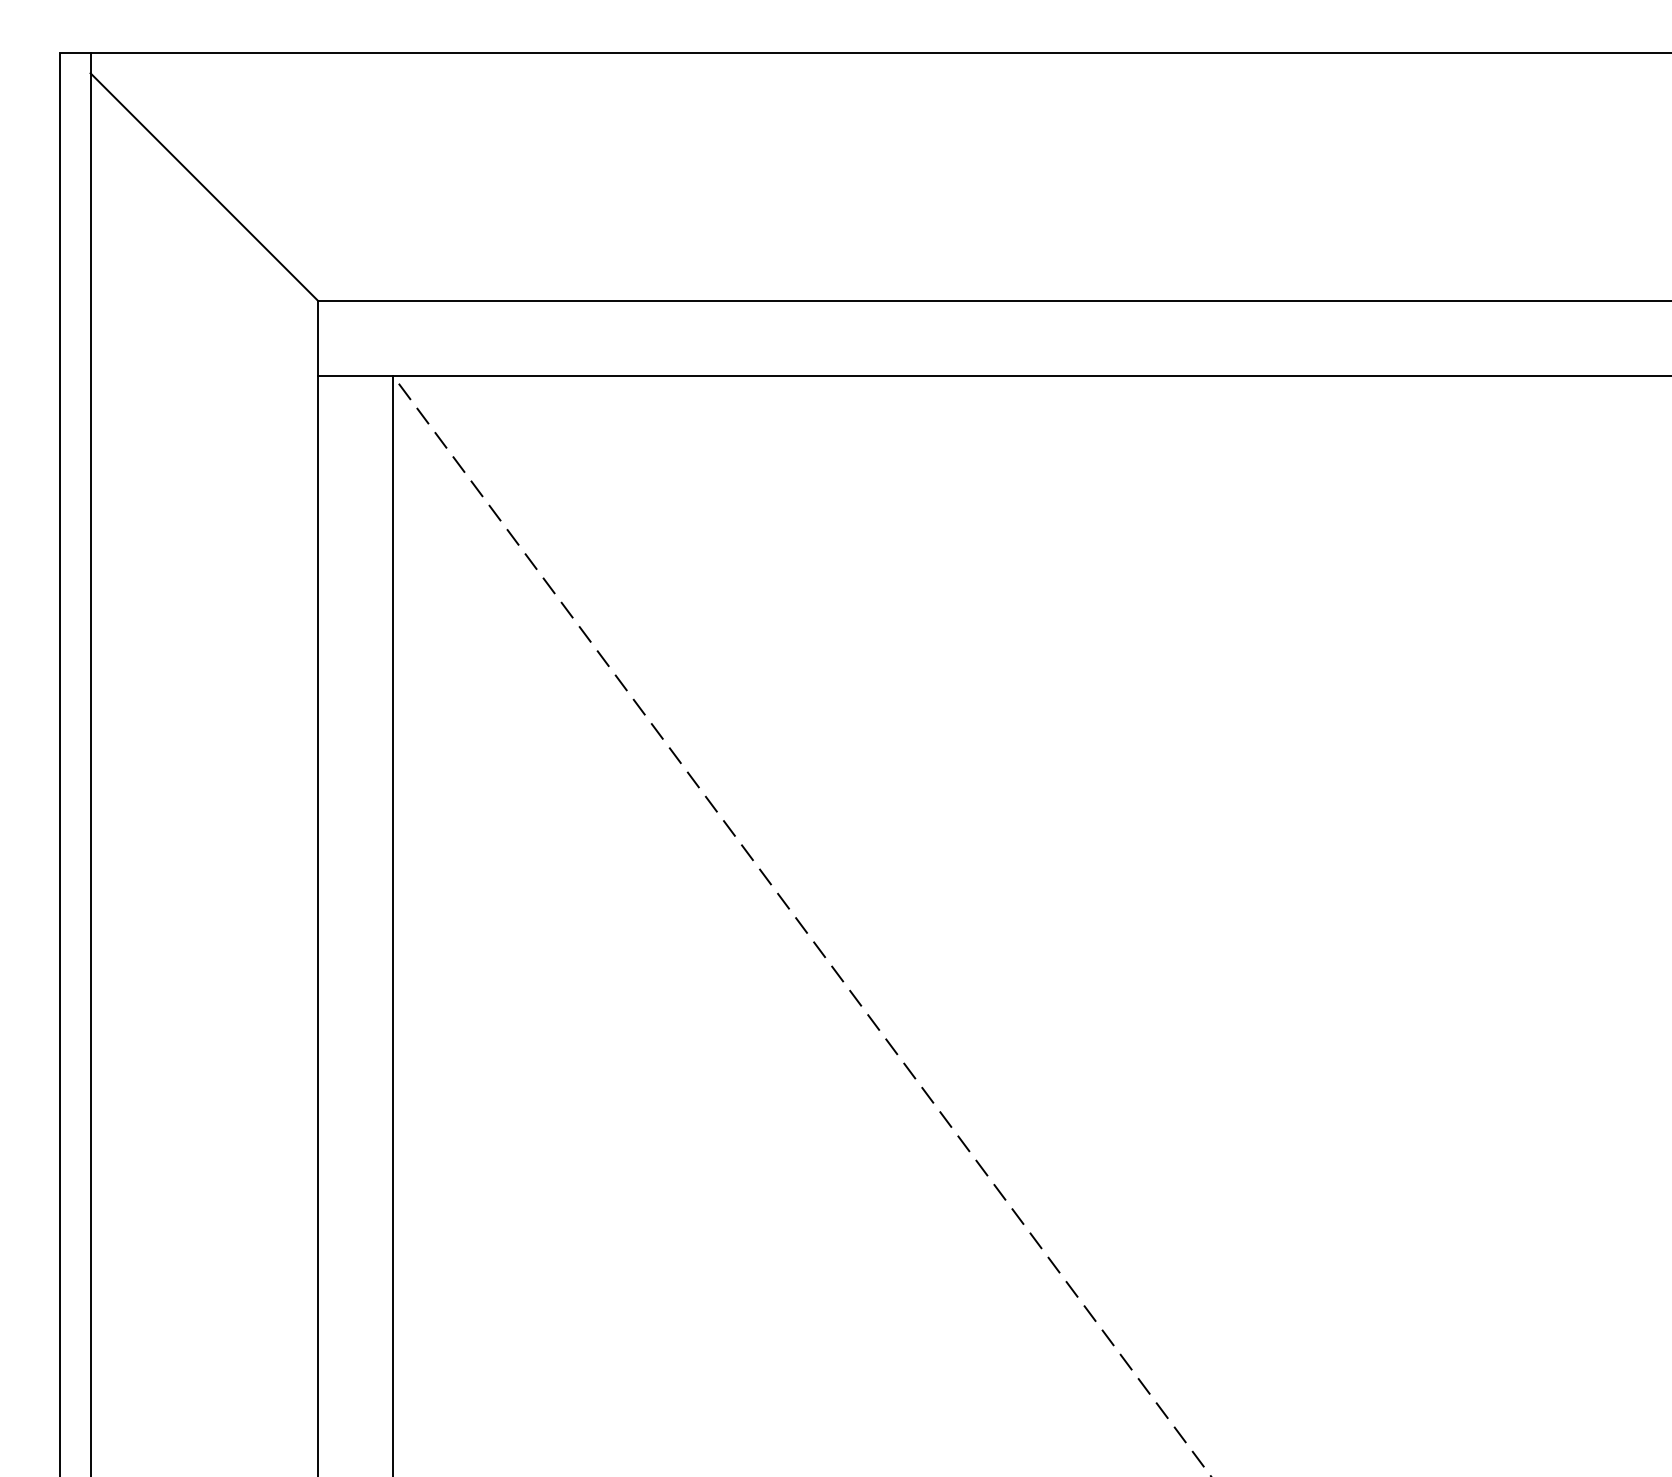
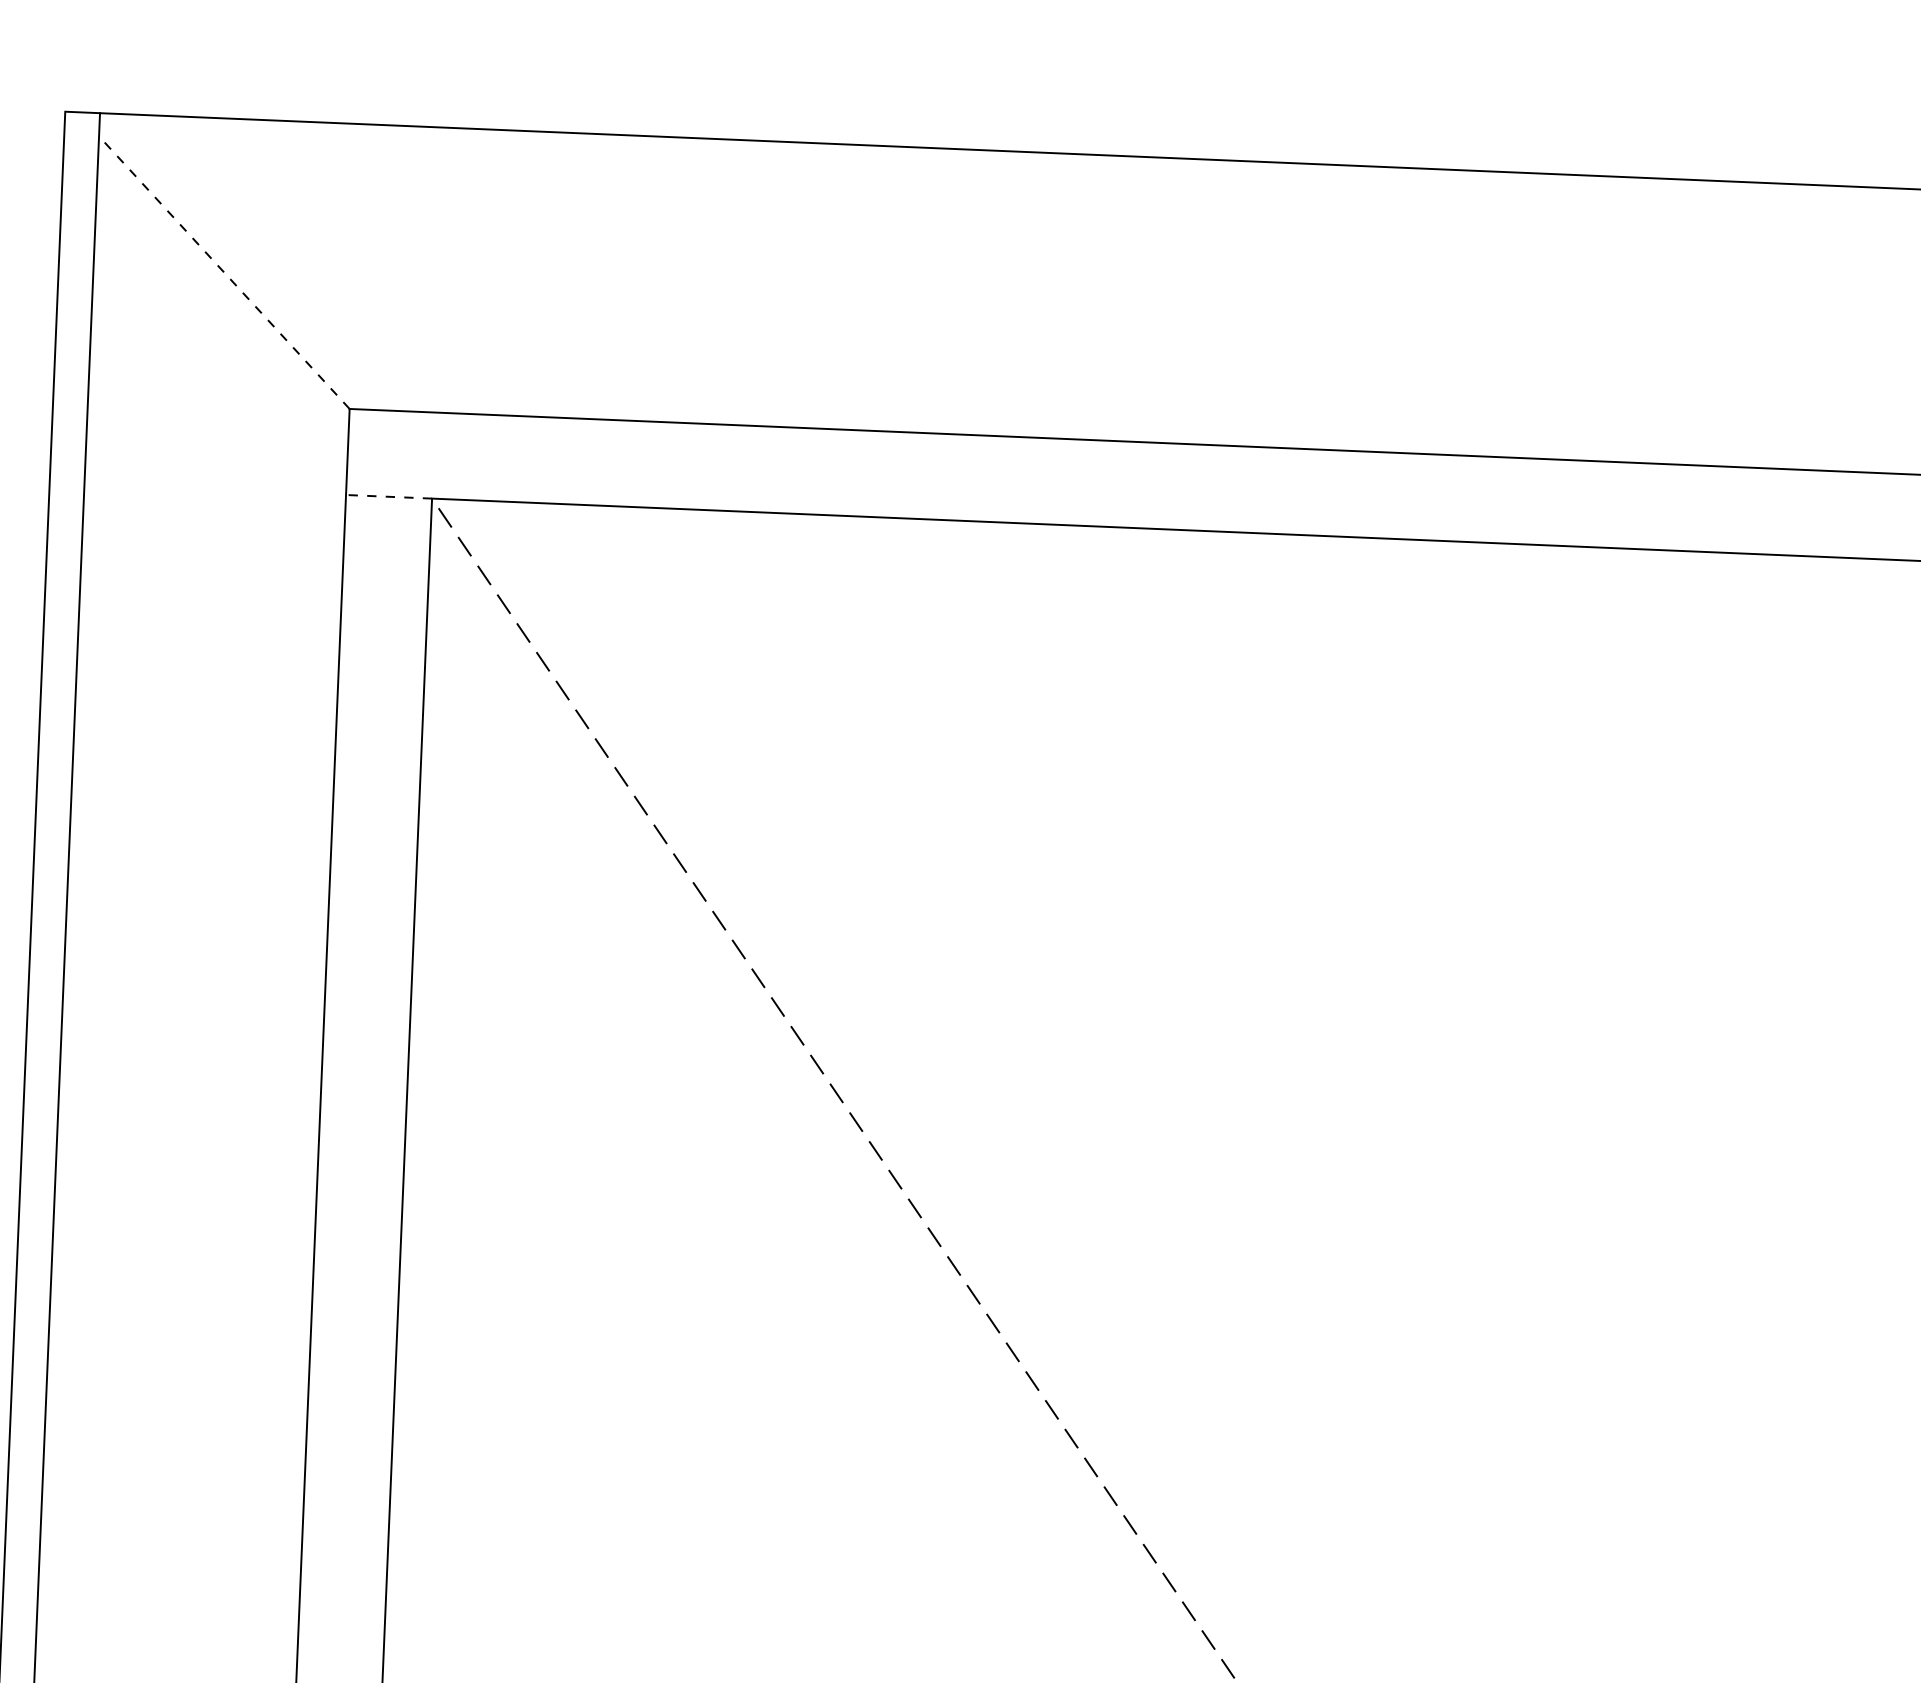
line: (204, 187) -> (224, 273), solid -> dashed
line: (354, 375) -> (388, 496), solid -> dashed

